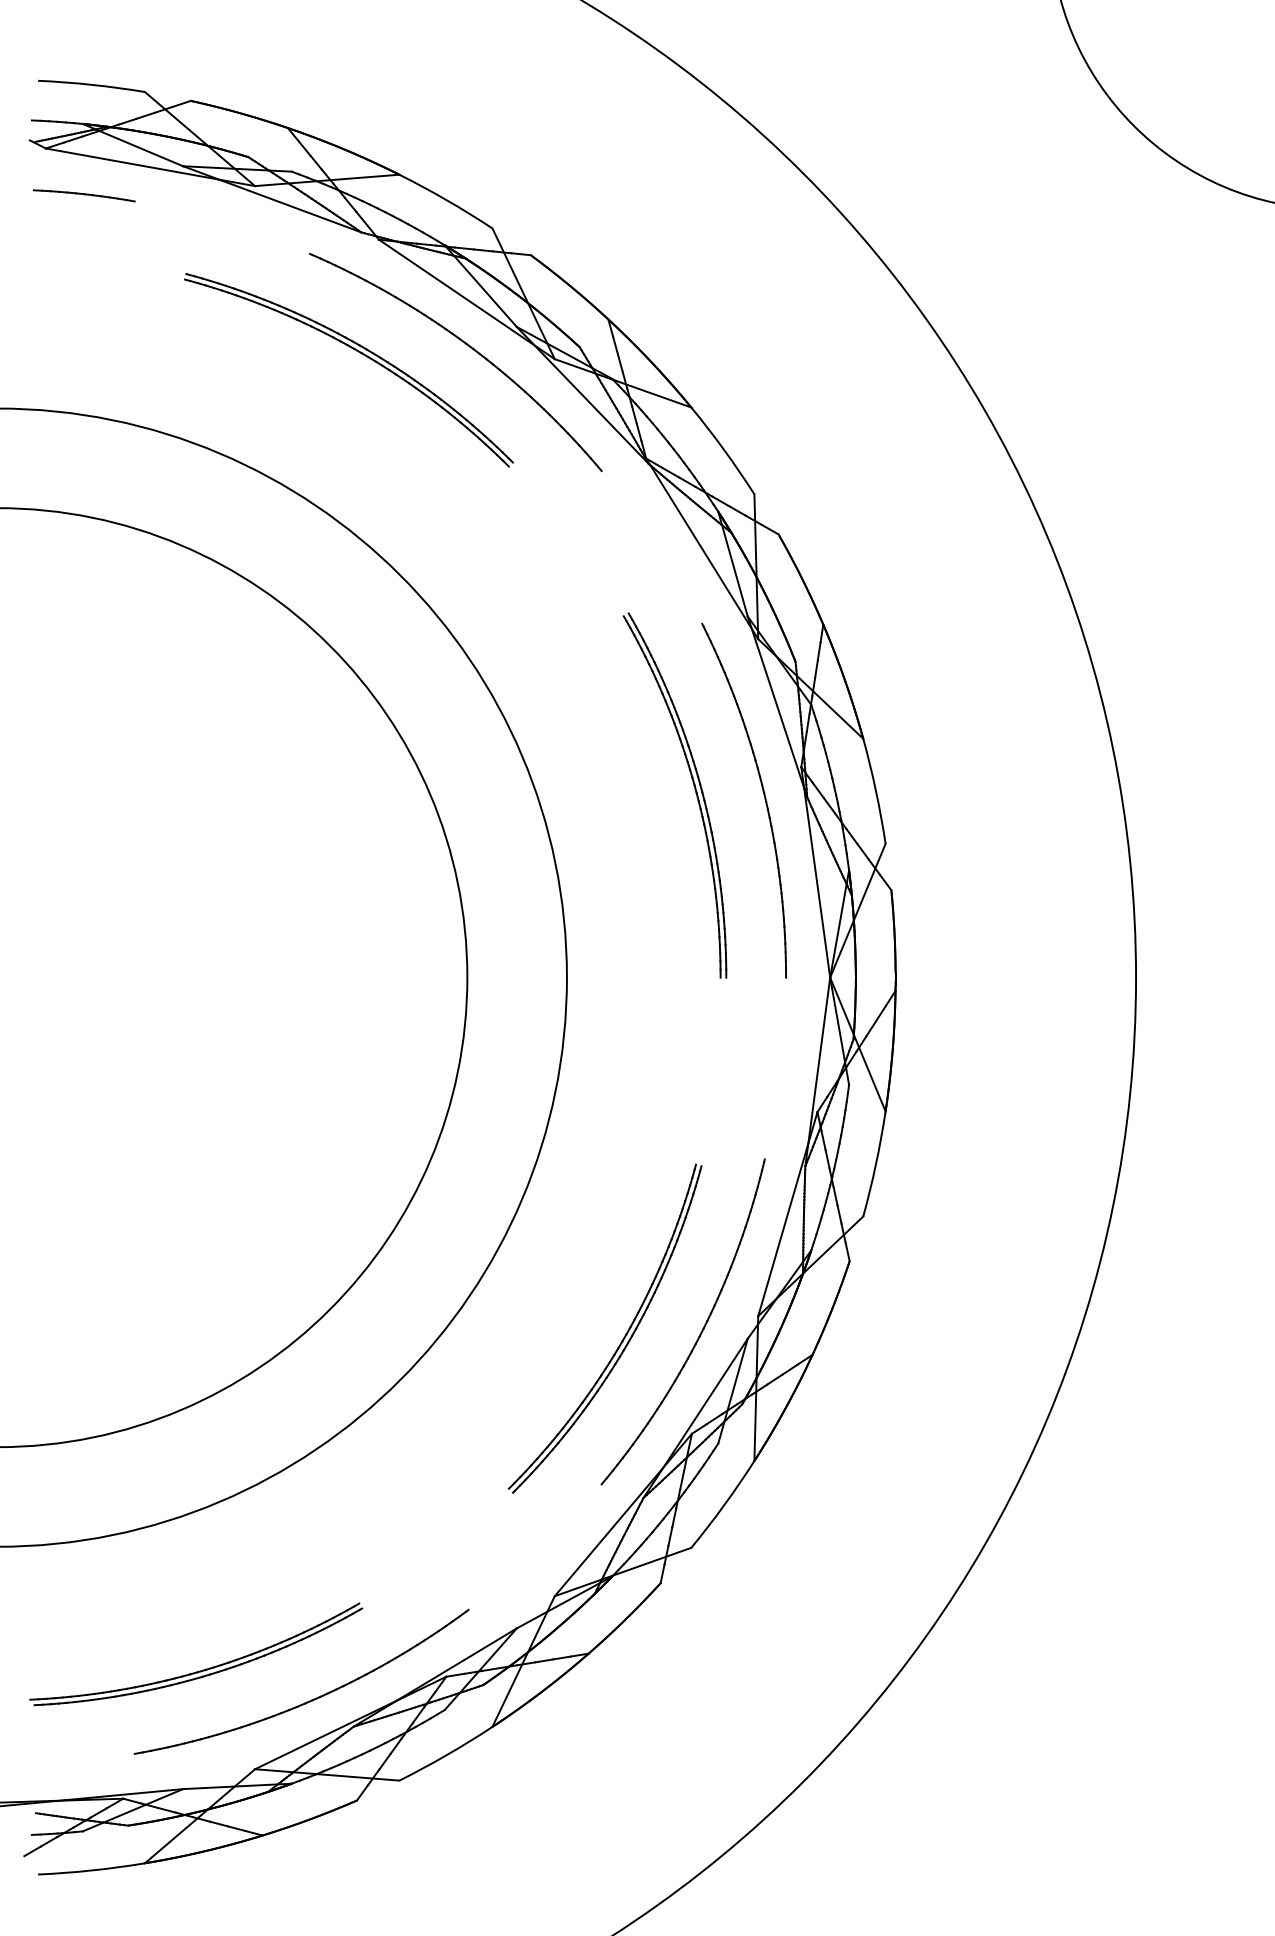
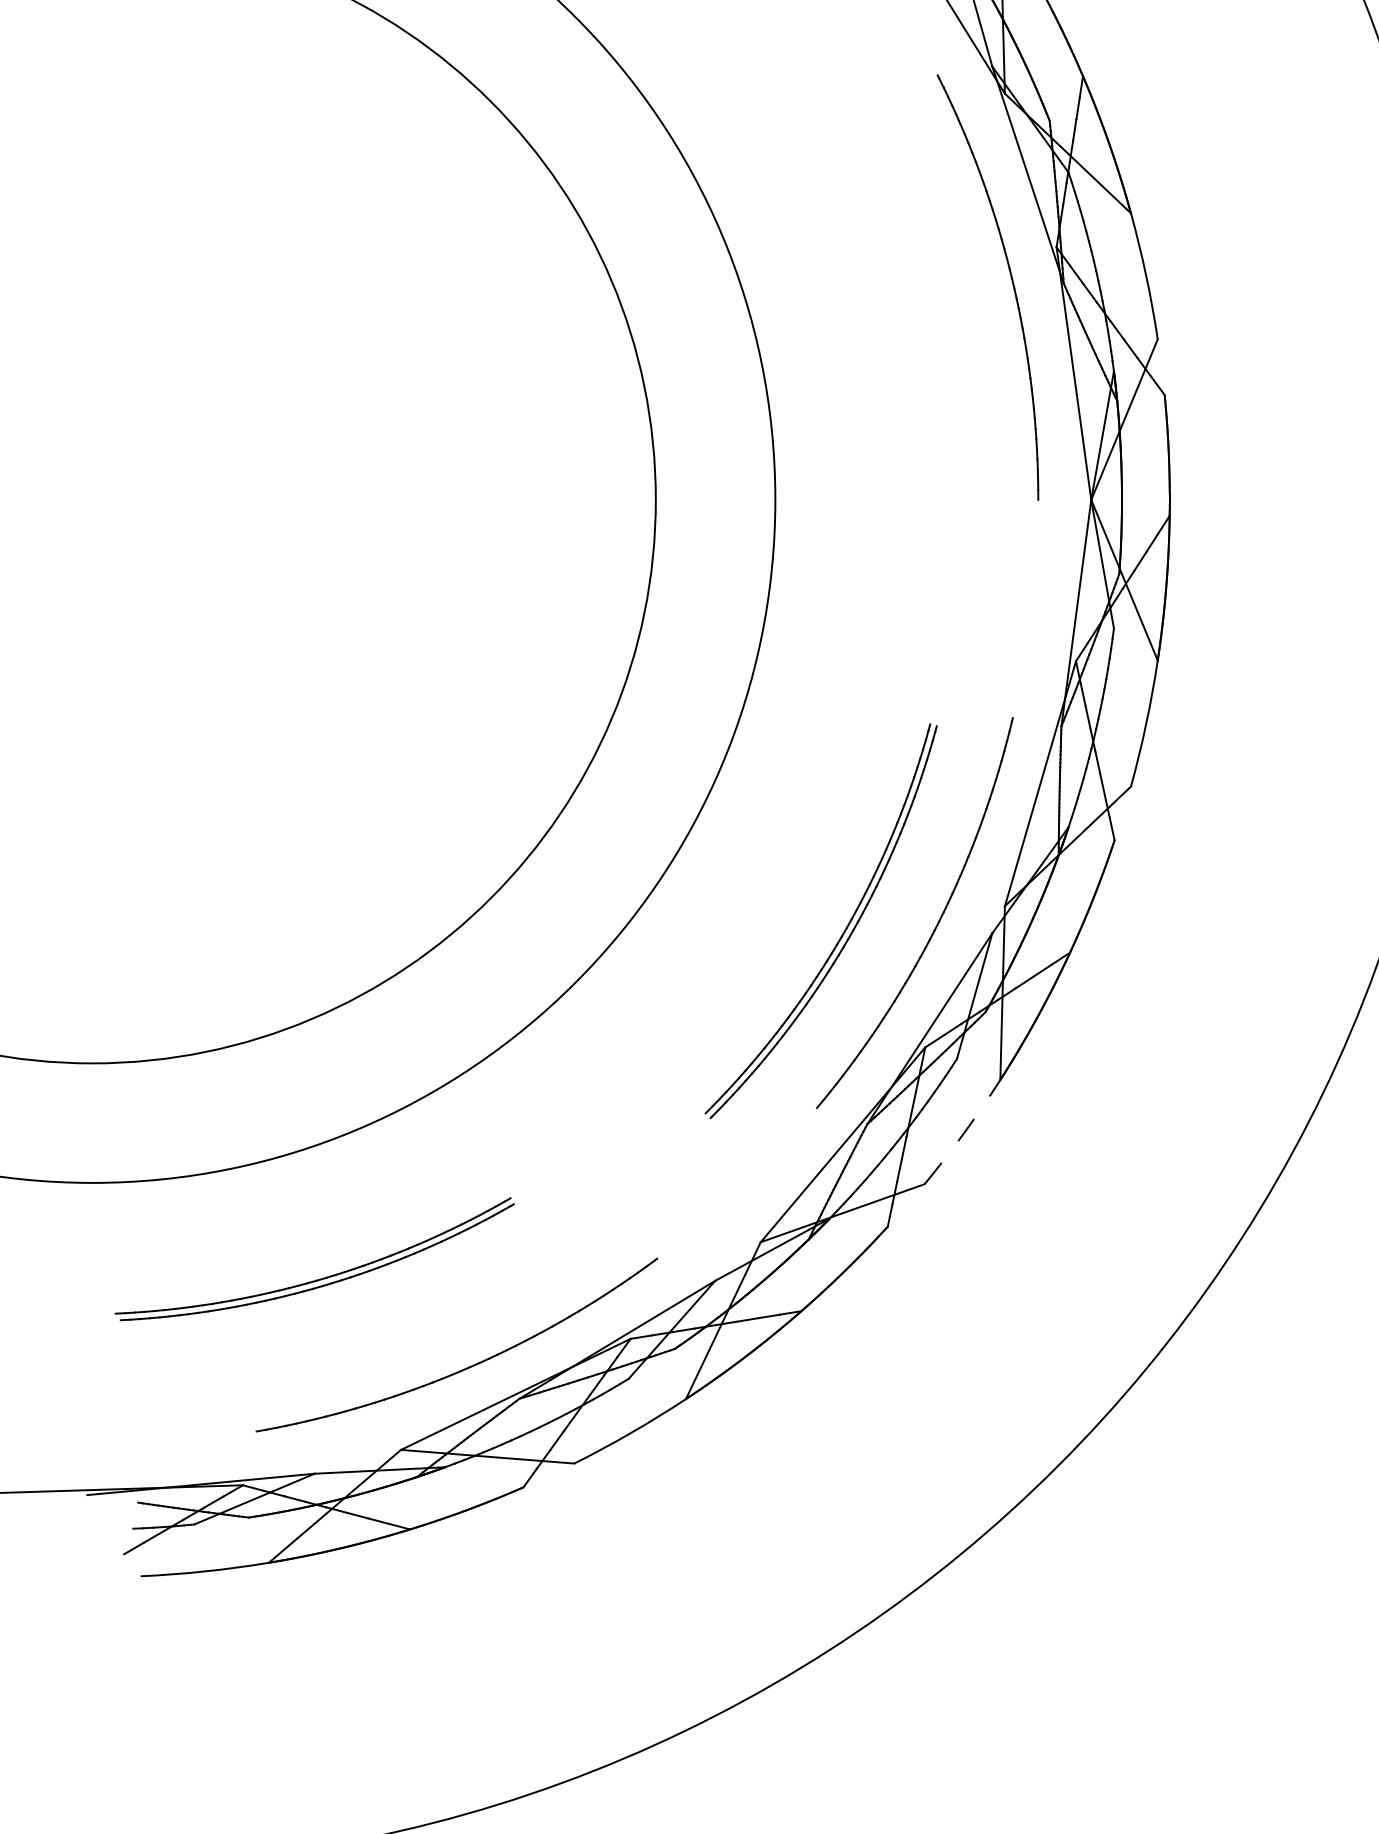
part: (694, 789) -> (928, 274), removed
arc: (724, 1505) -> (964, 1133), solid -> dashed
part: (202, 1669) -> (322, 1277), moved

